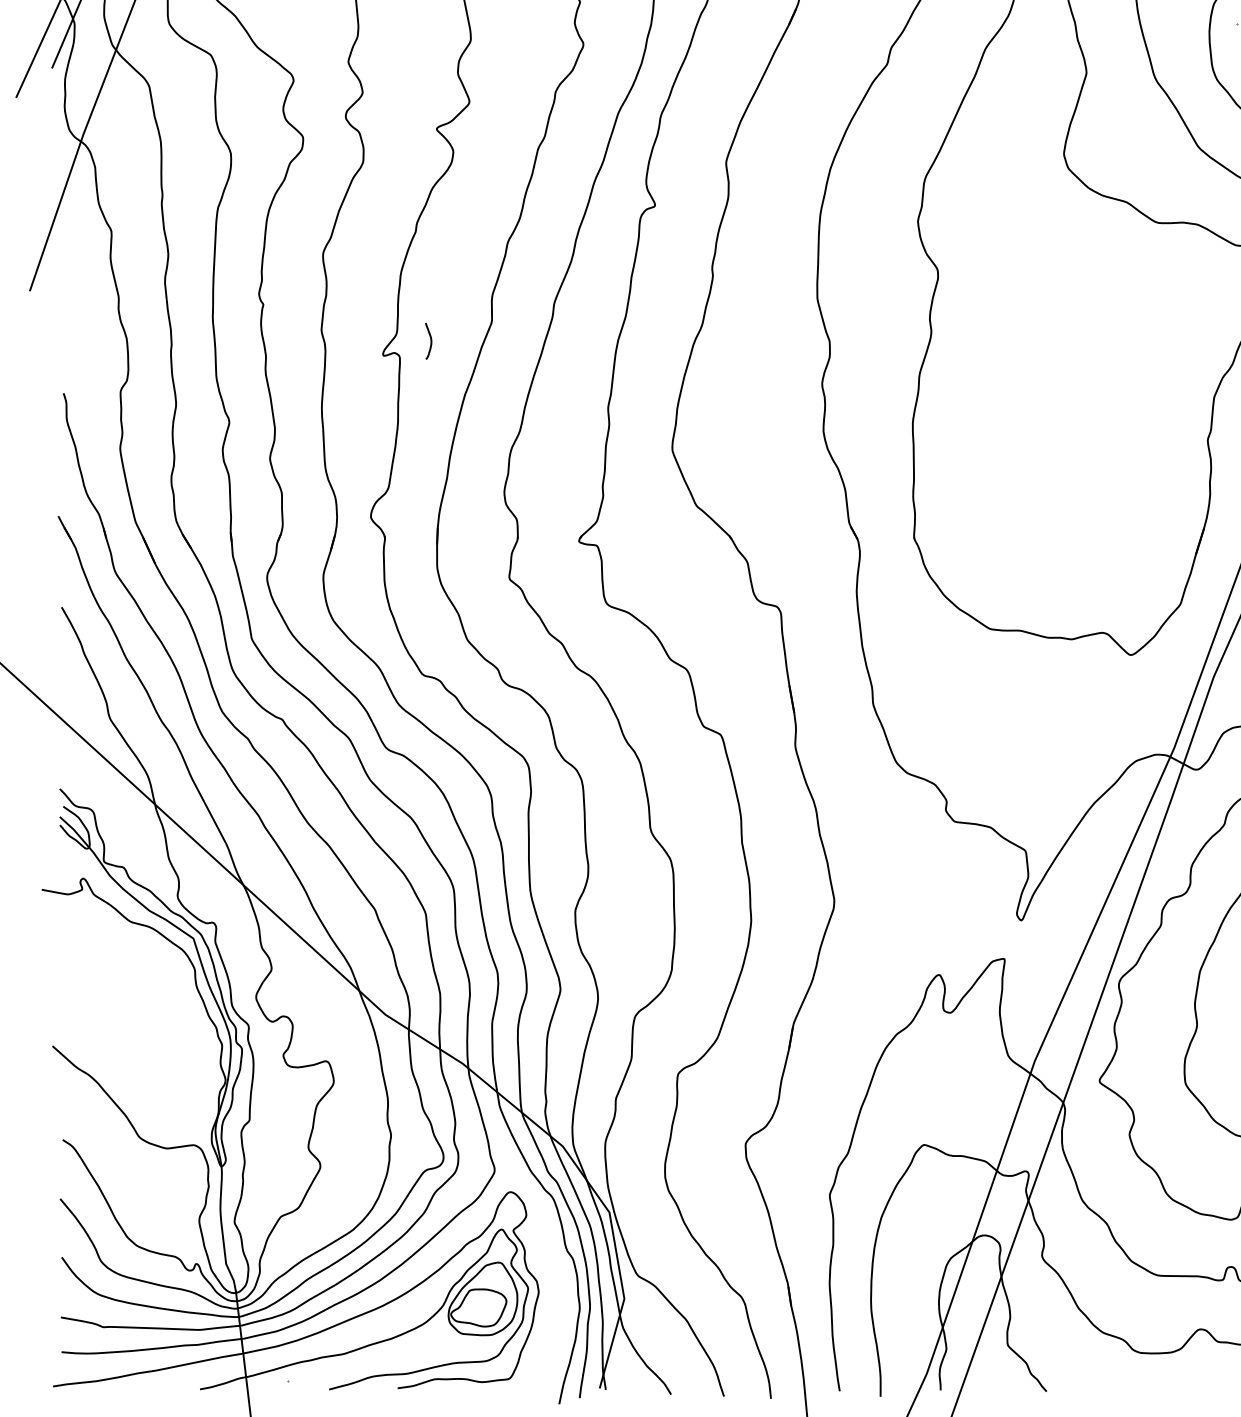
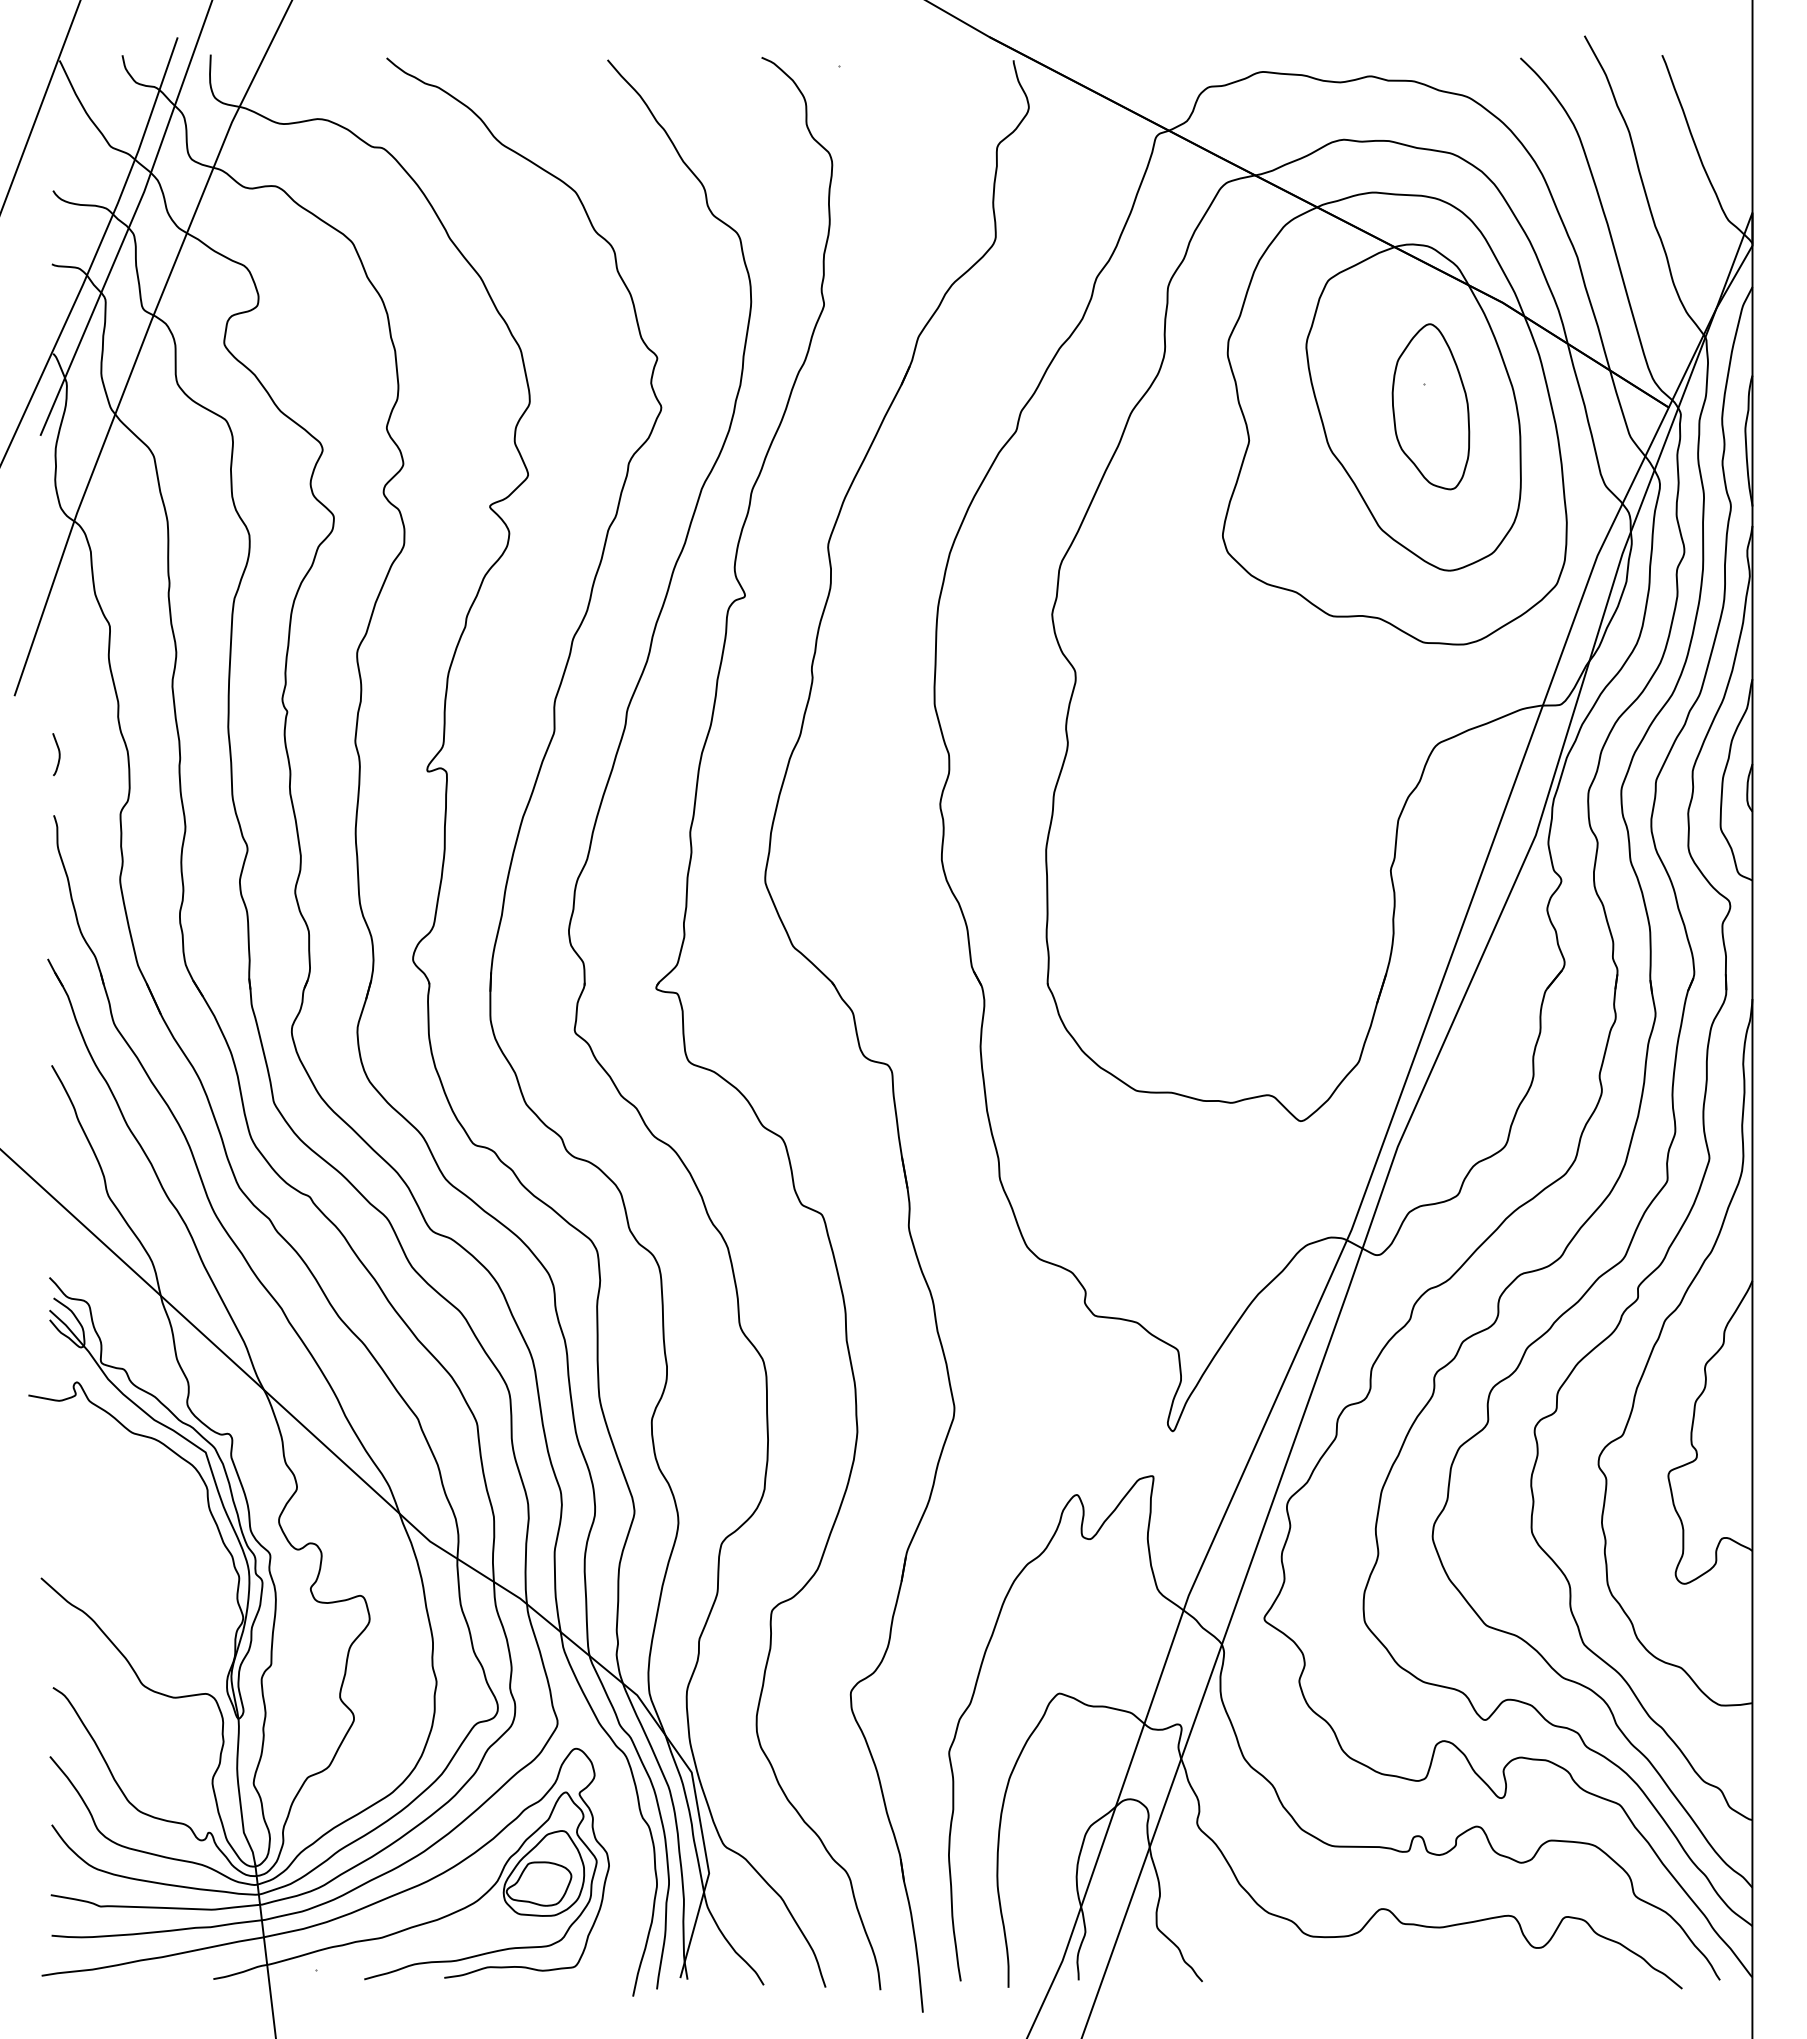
curve: (430, 341) -> (58, 754), moved

